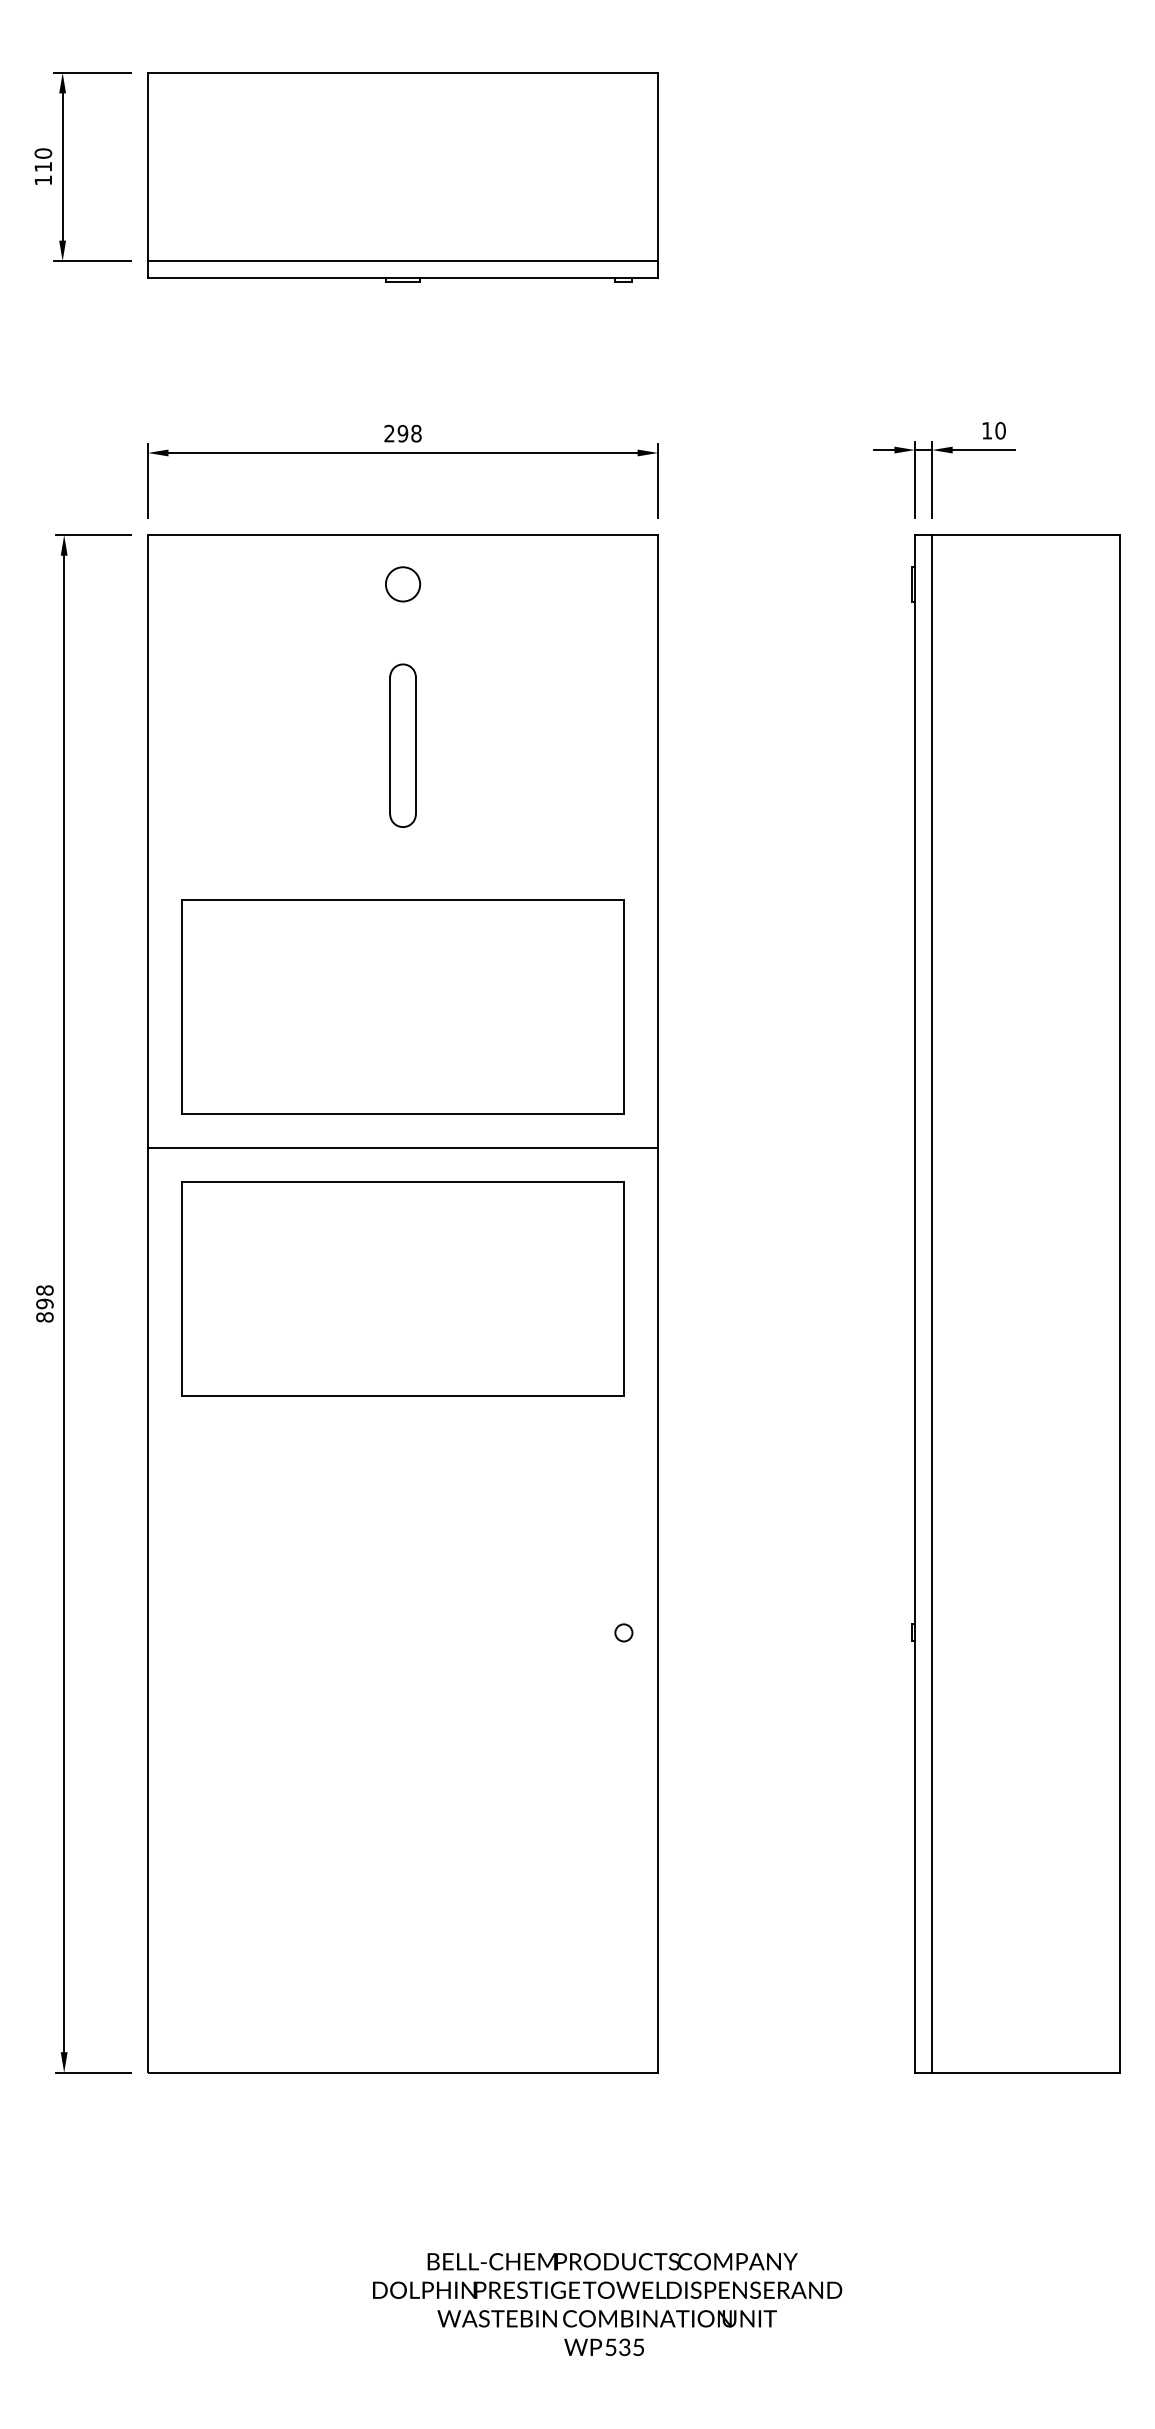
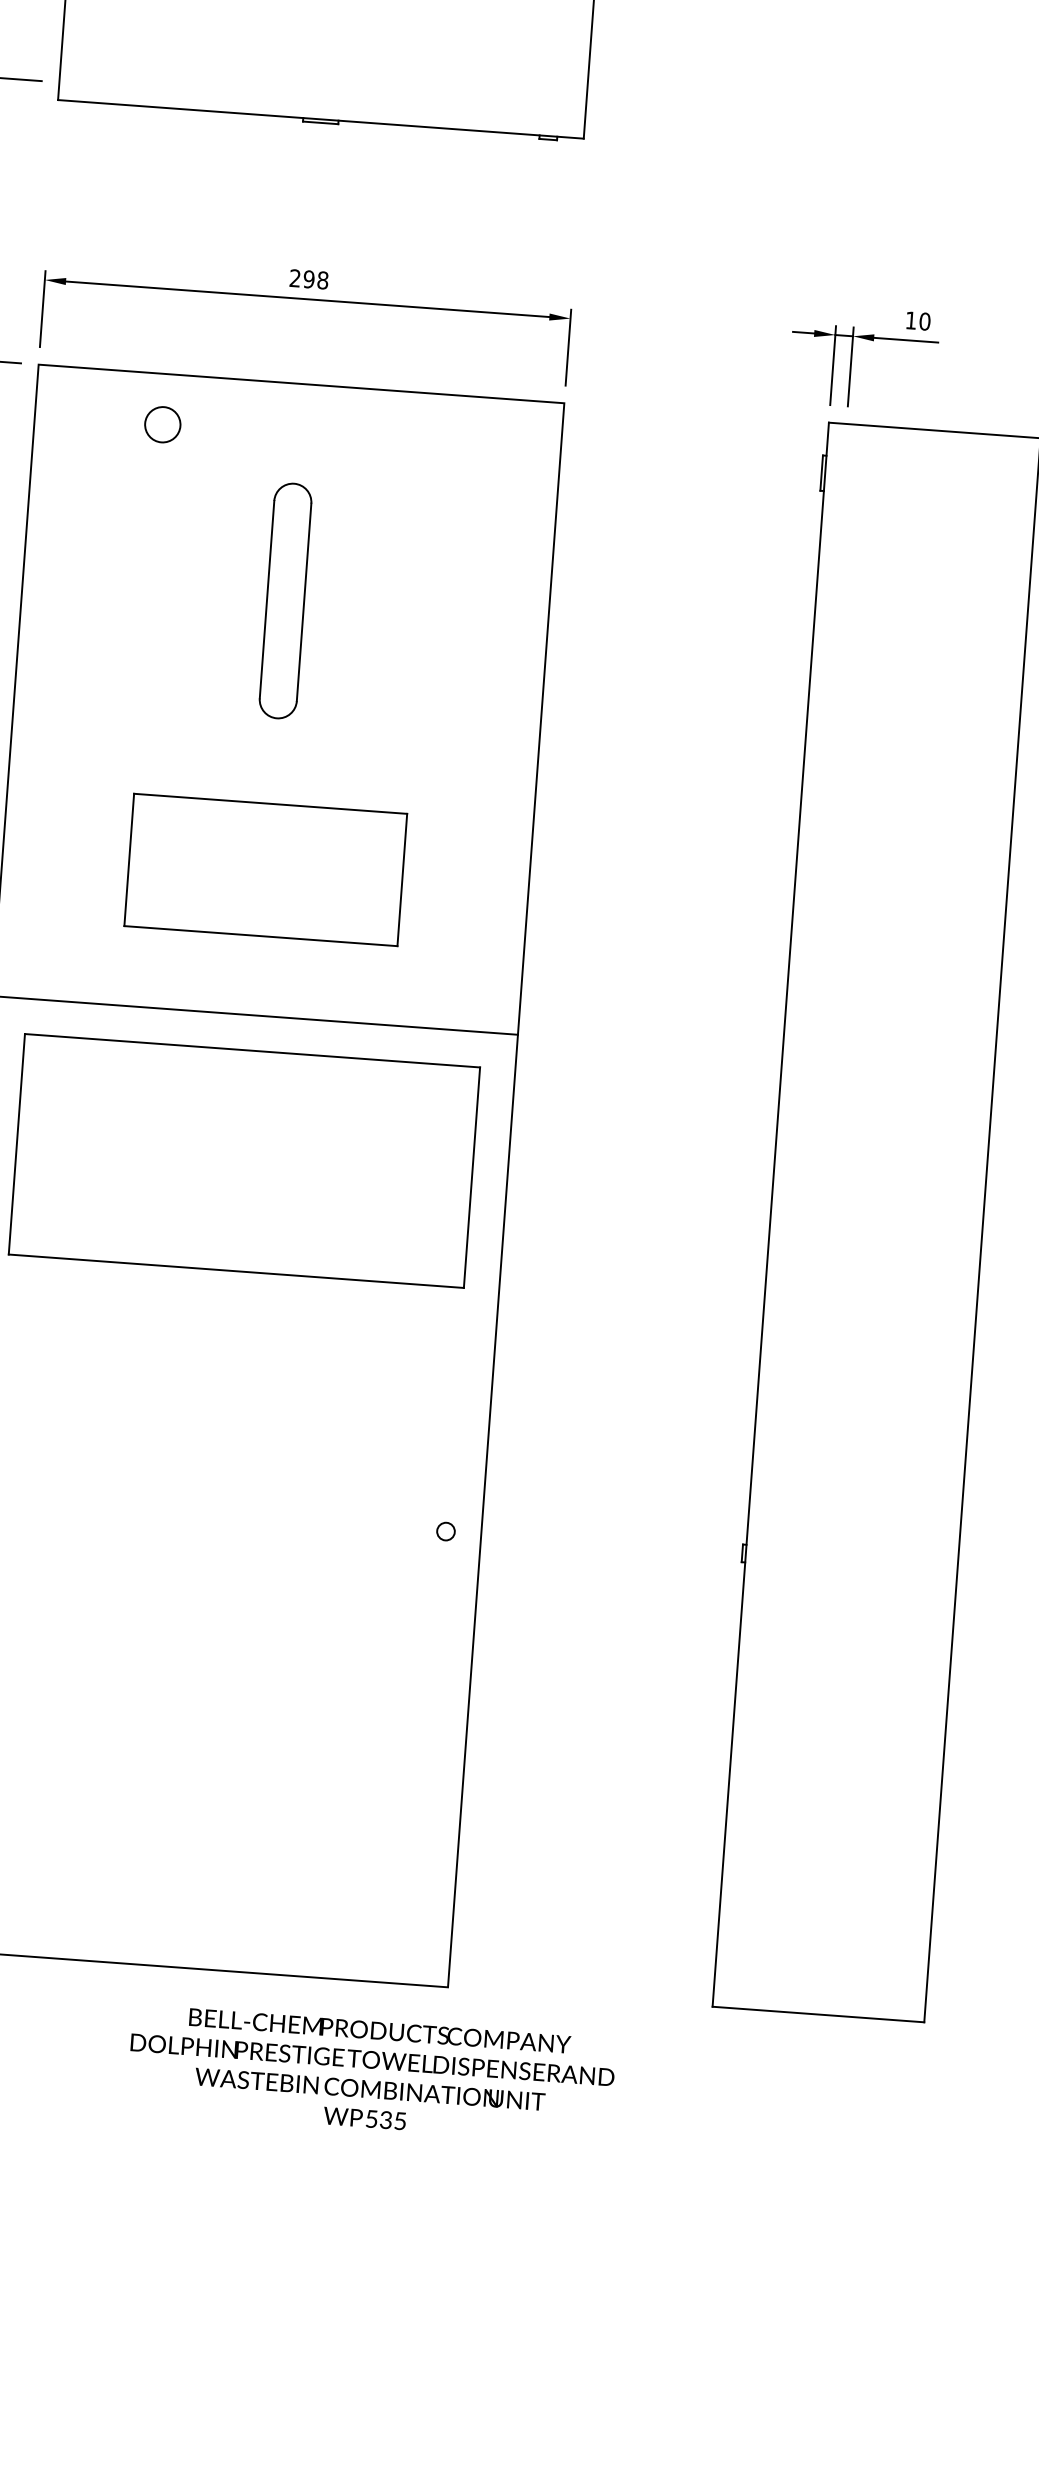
line: (402, 261) -> (321, 101), removed
circle: (402, 584) -> (162, 424), moved
part: (402, 745) -> (285, 600), size x1.4
part: (402, 1006) -> (265, 869), size x0.6
line: (932, 1303) -> (788, 1215), removed
text: (607, 2304) -> (371, 2074), moved

